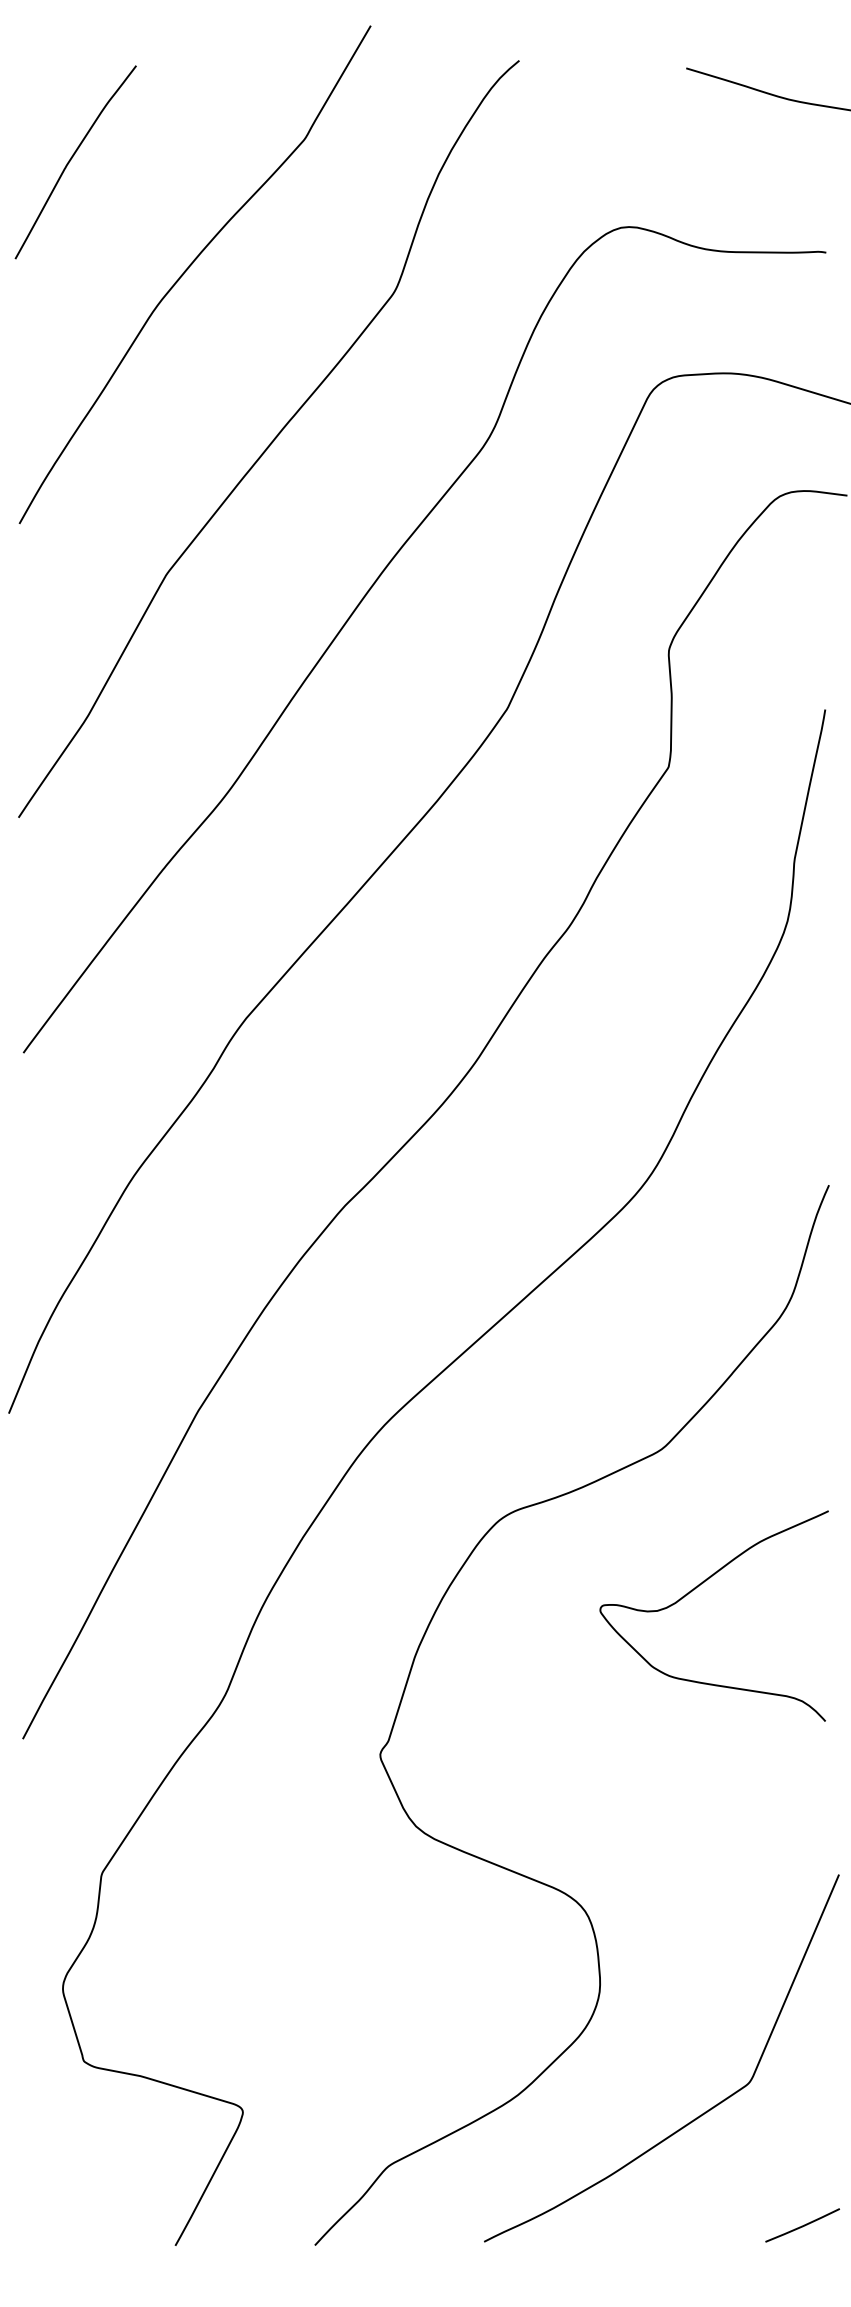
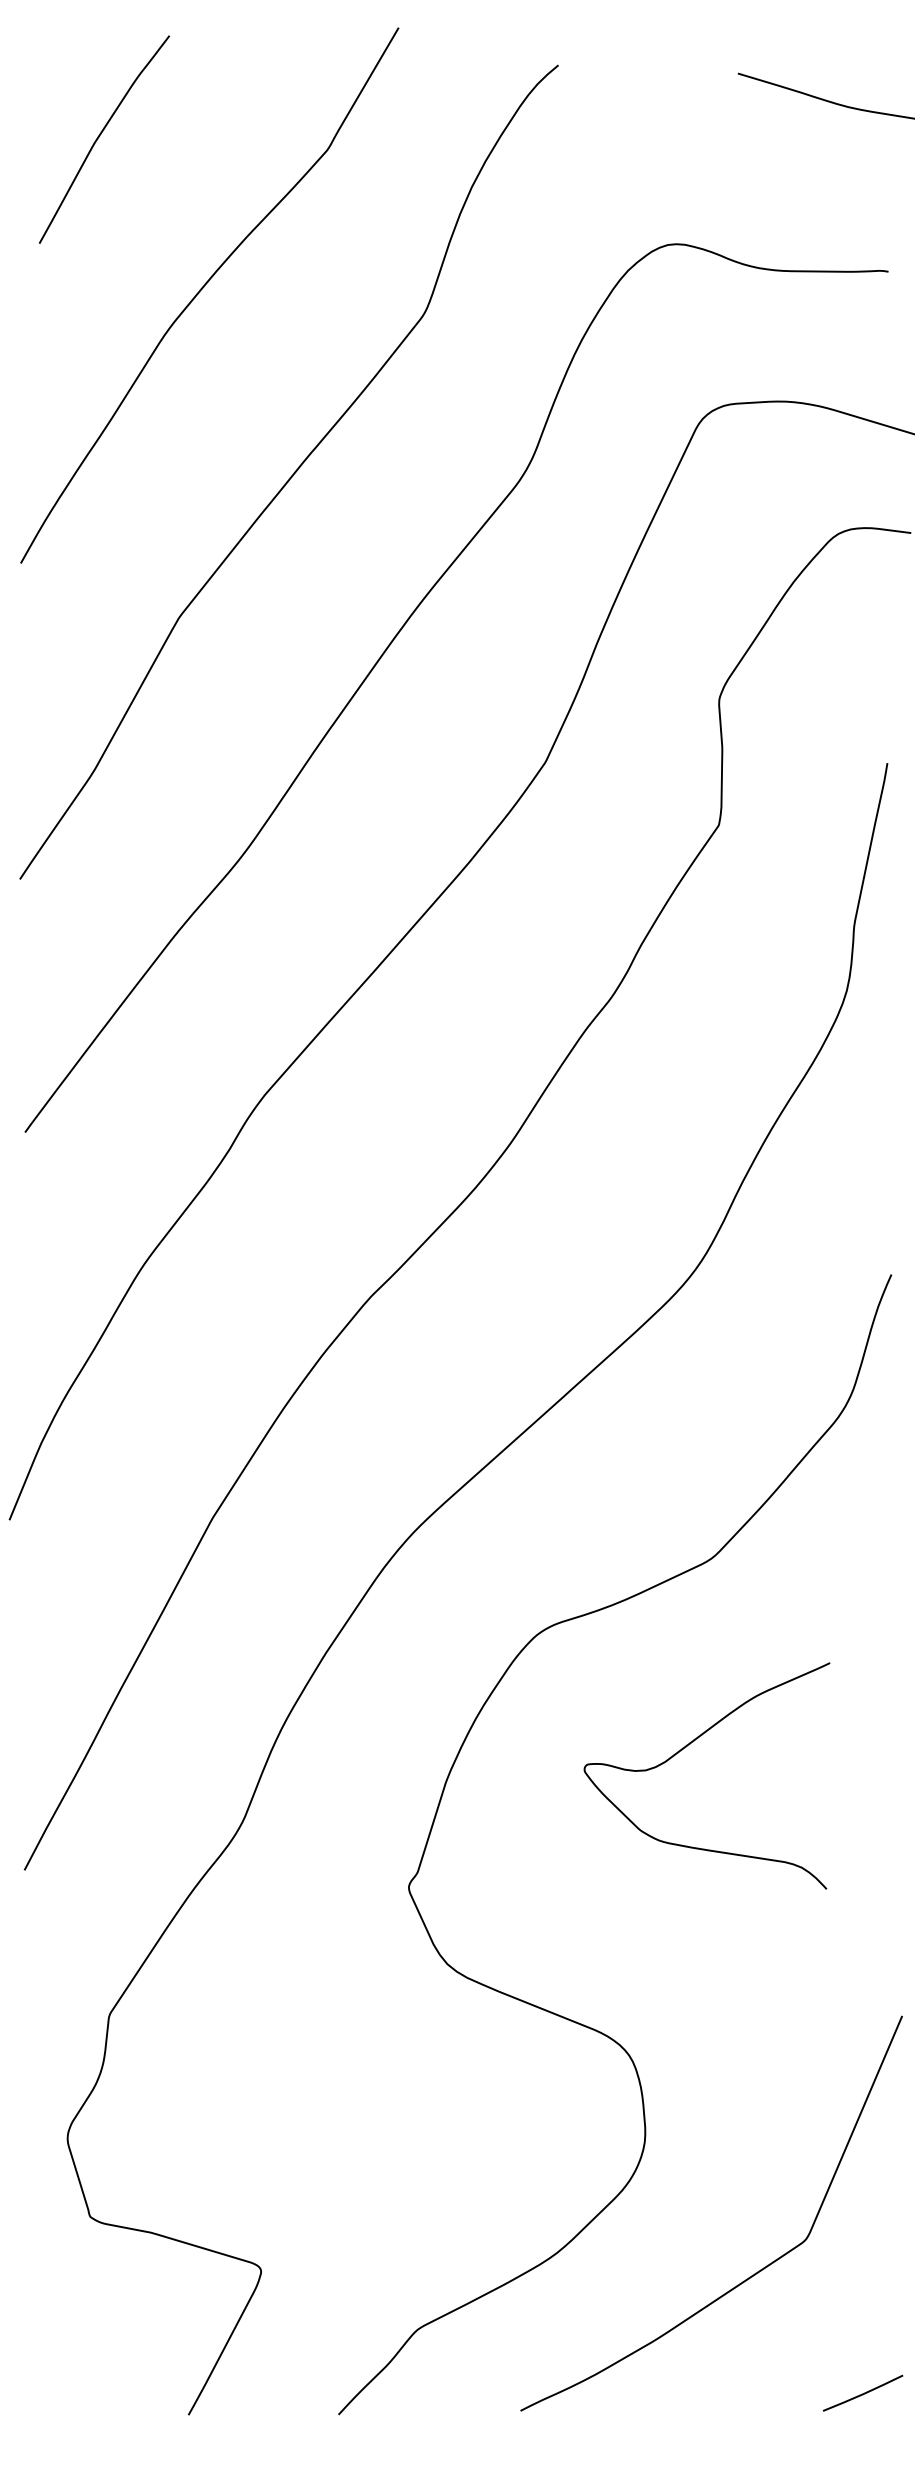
curve: (71, 160) -> (99, 137), moved
curve: (695, 1589) -> (686, 1747), moved

